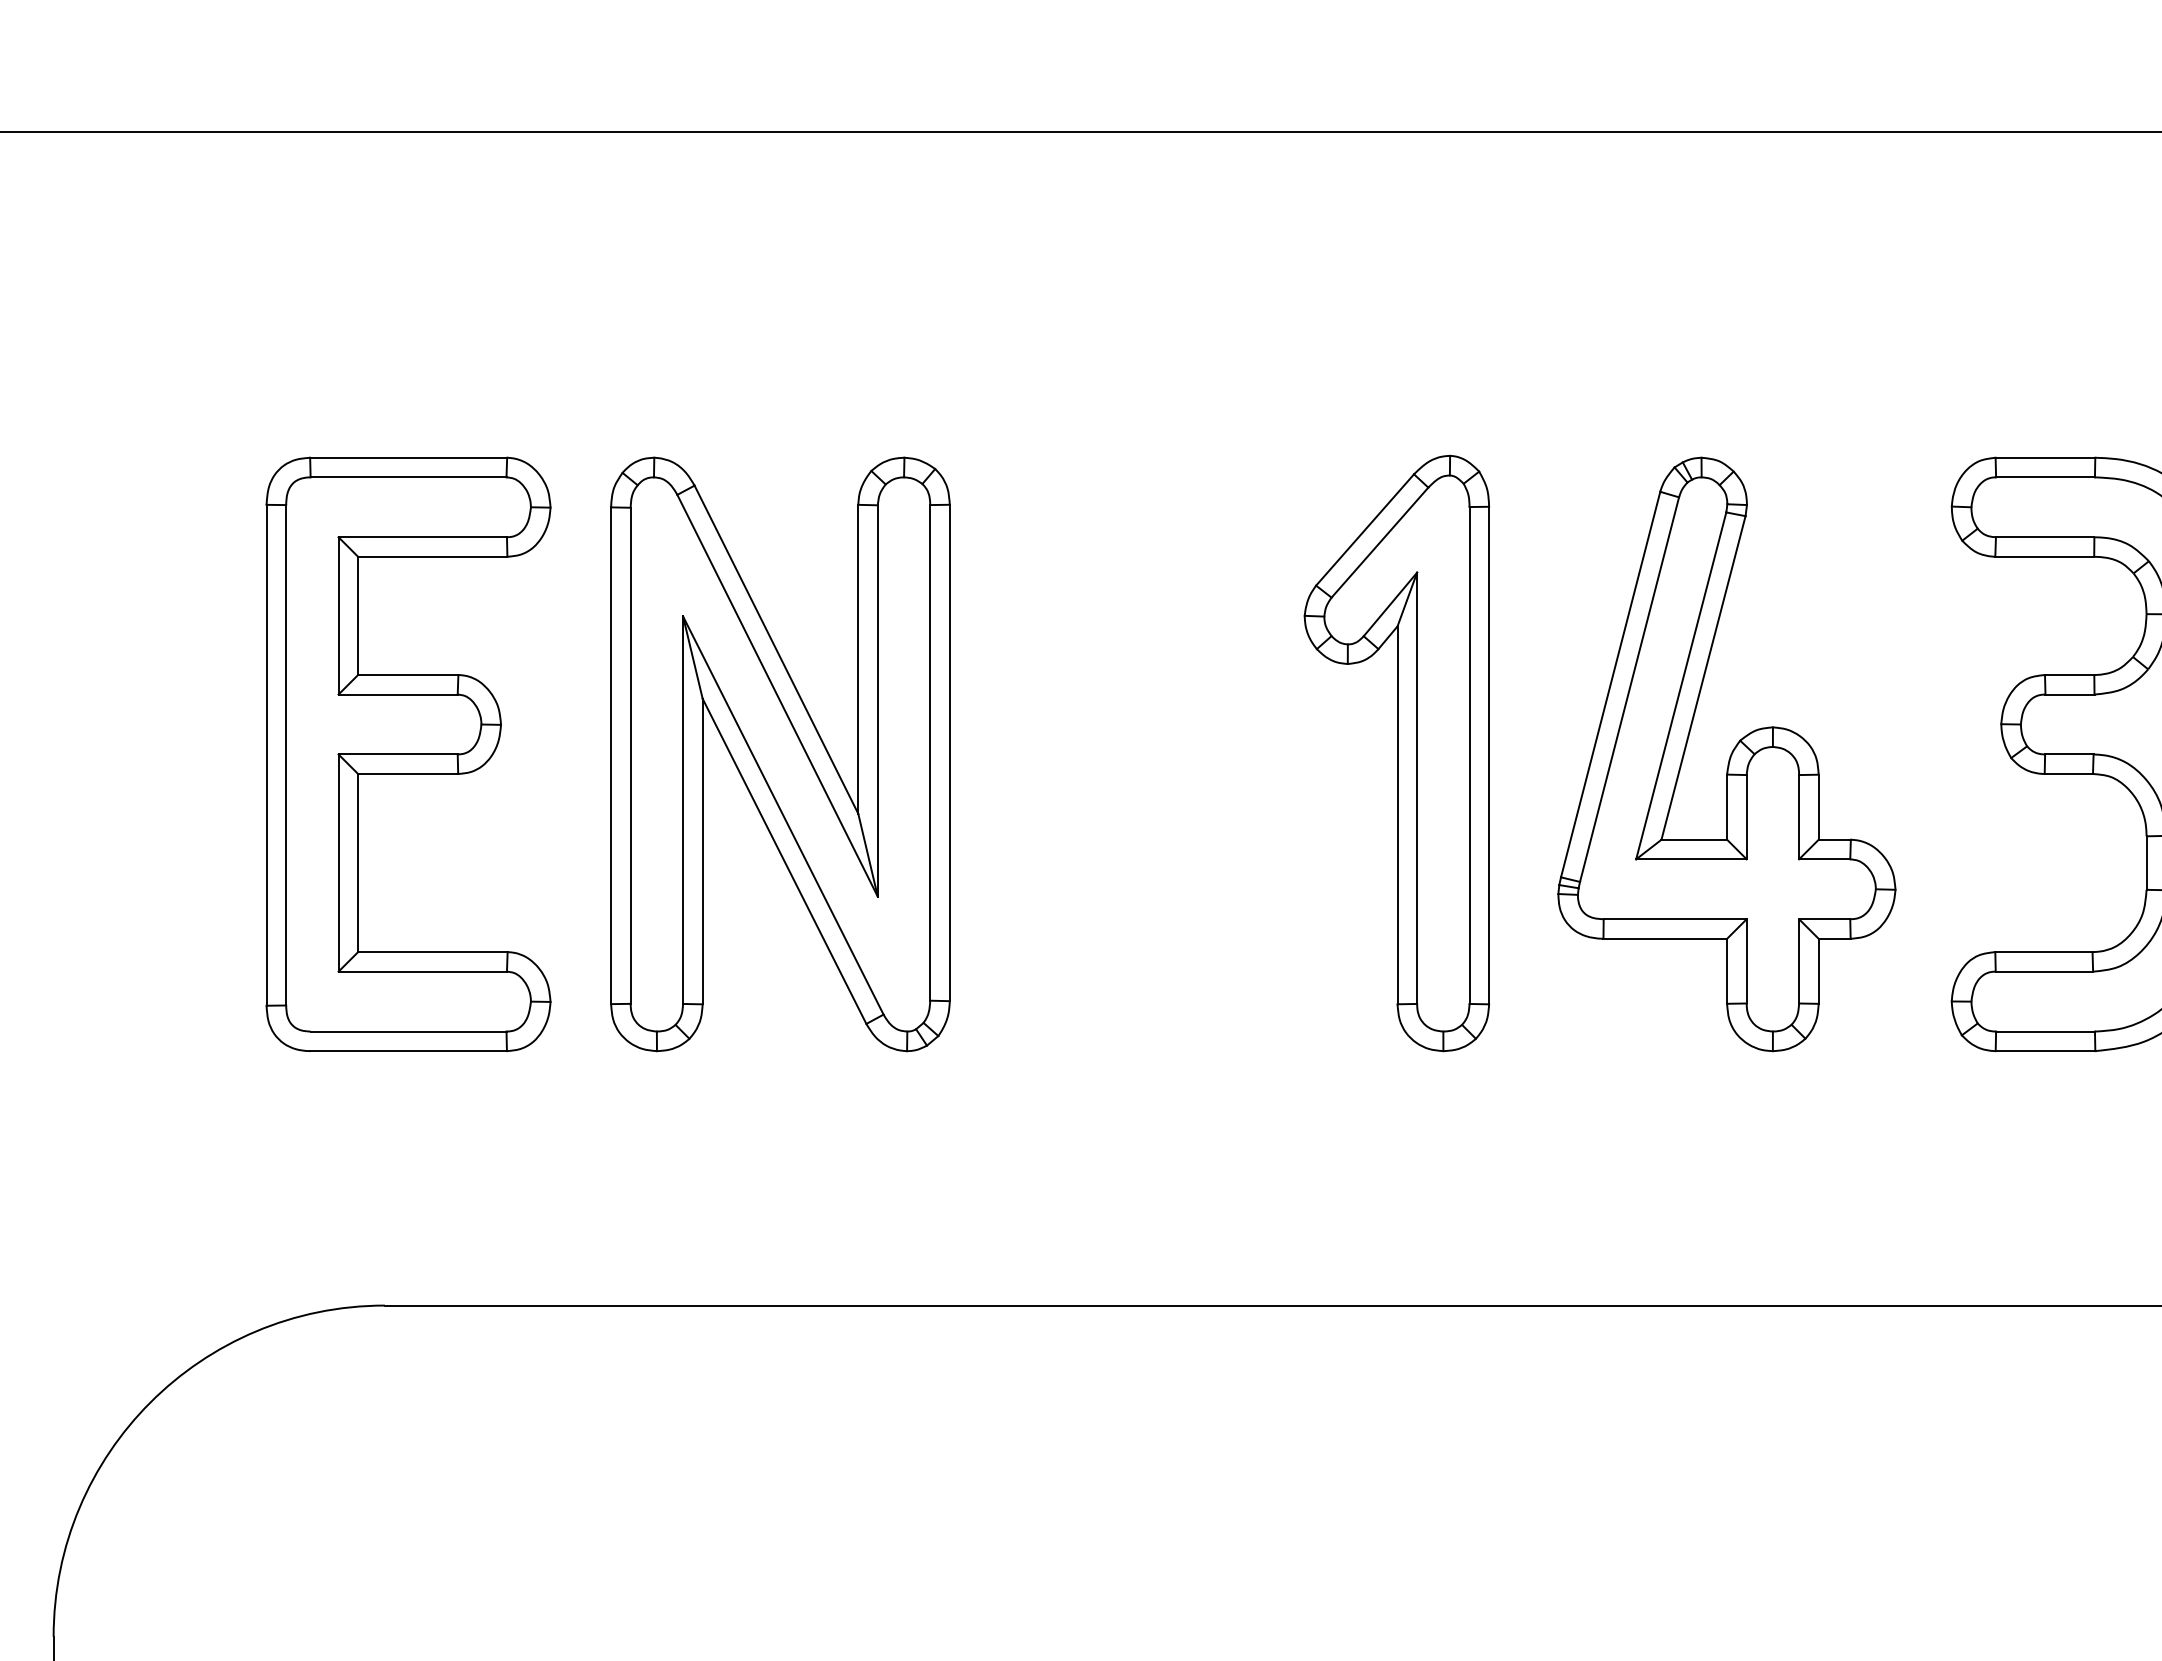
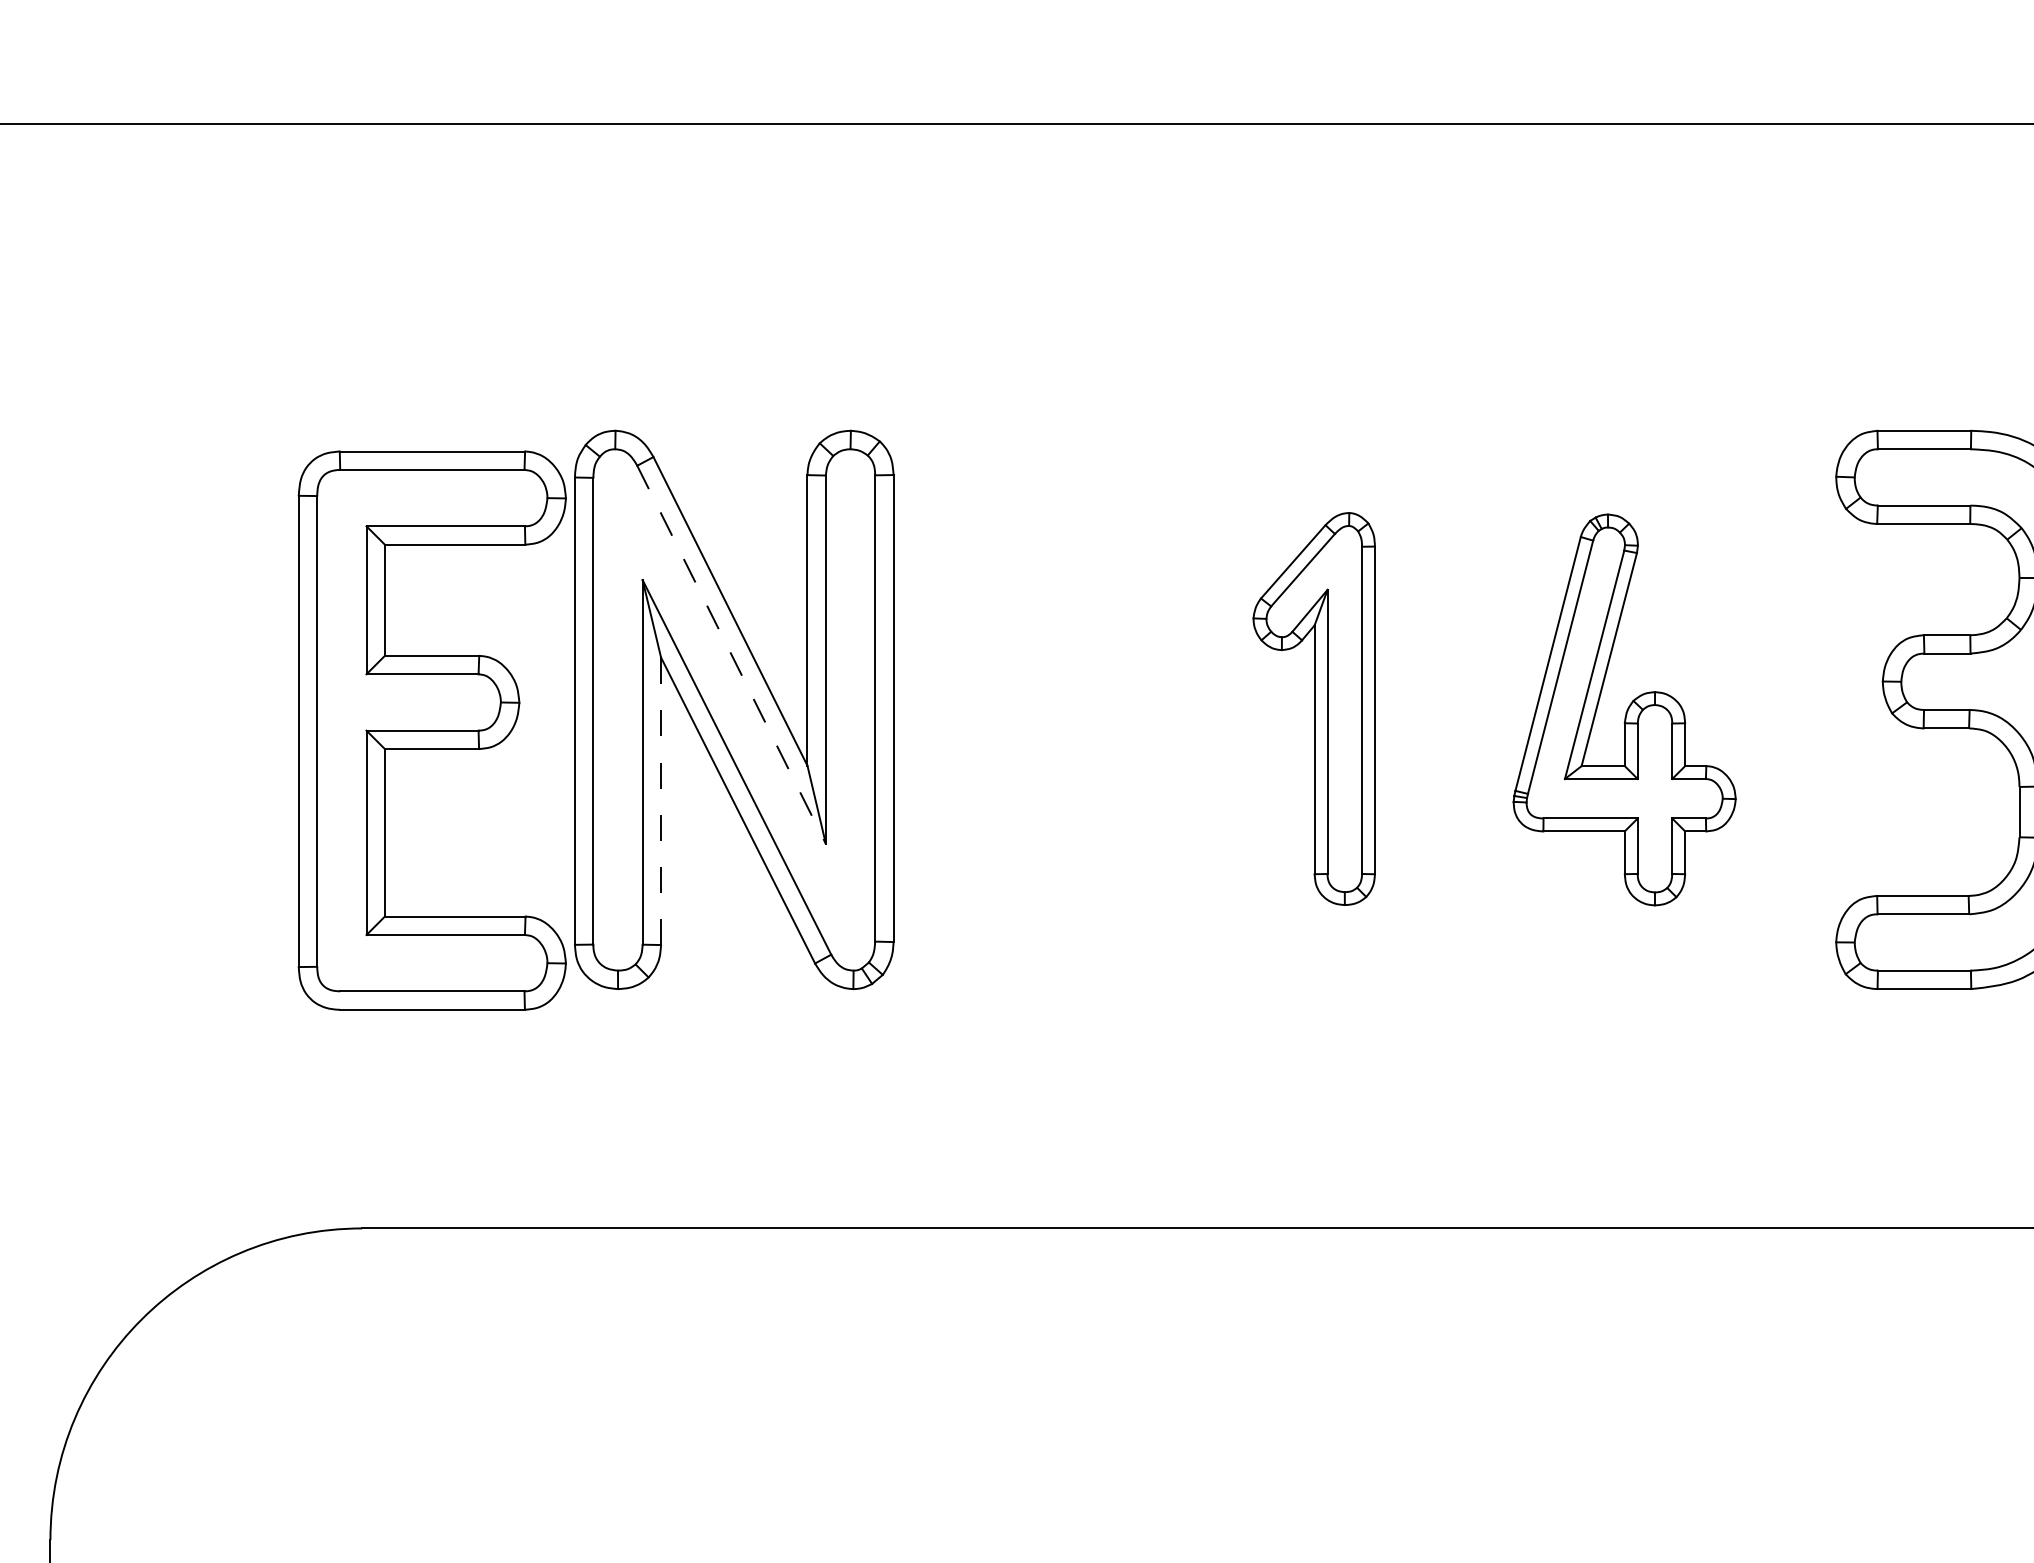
line: (777, 695) -> (731, 654), solid -> dashed
part: (1396, 753) -> (1313, 709), size x0.7
part: (408, 754) -> (432, 730), moved
part: (1726, 754) -> (1624, 709), size x0.7
line: (702, 851) -> (660, 801), solid -> dashed

